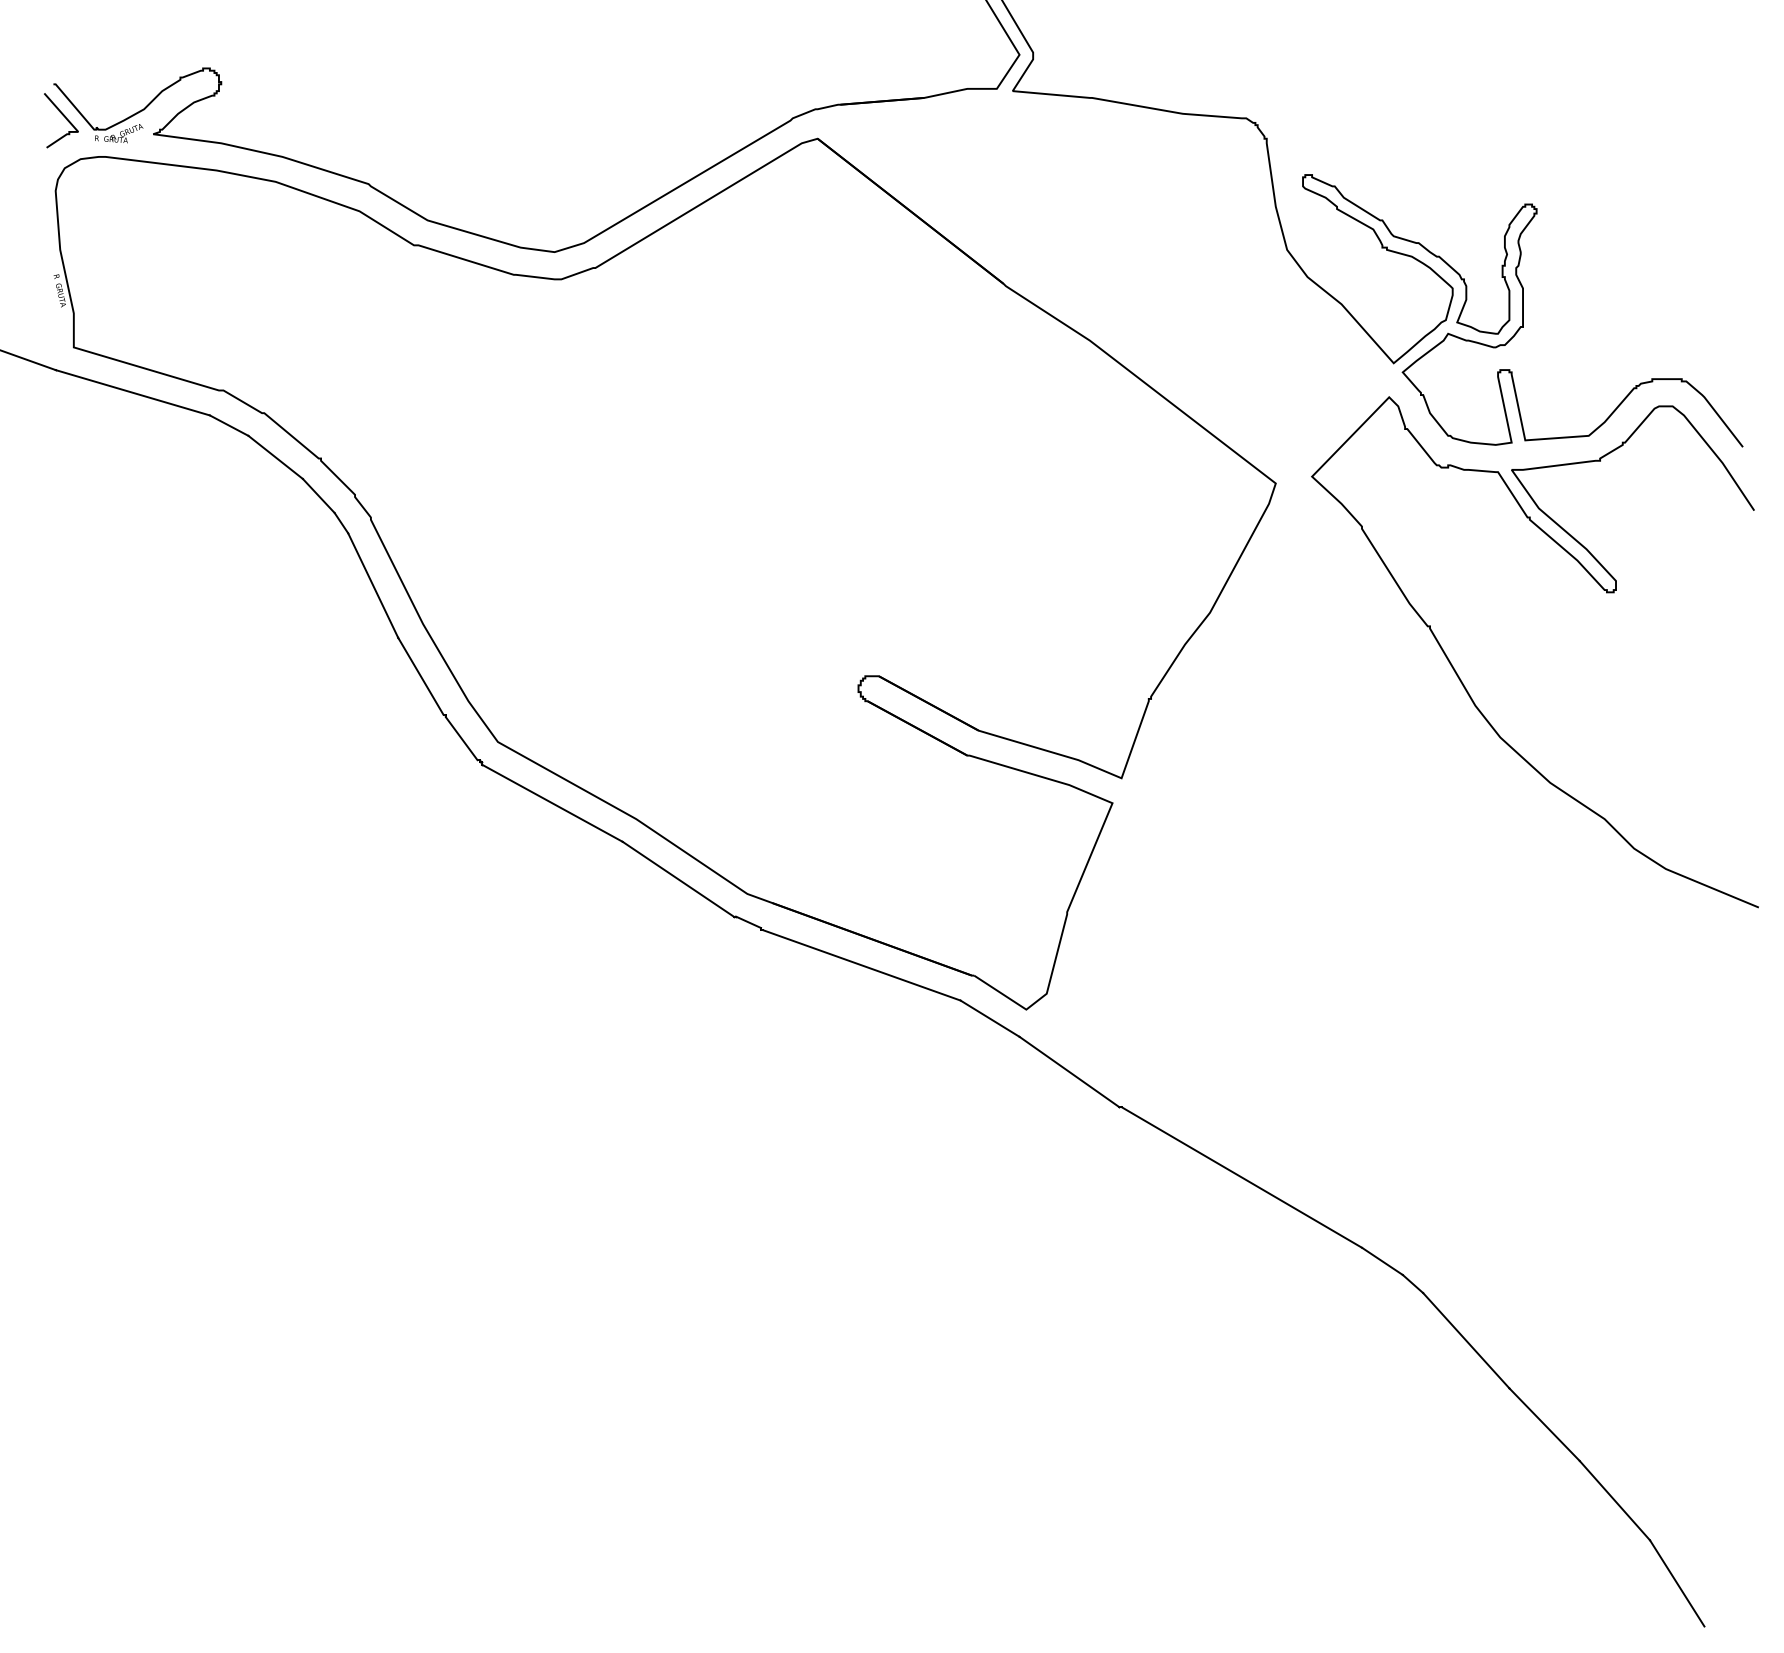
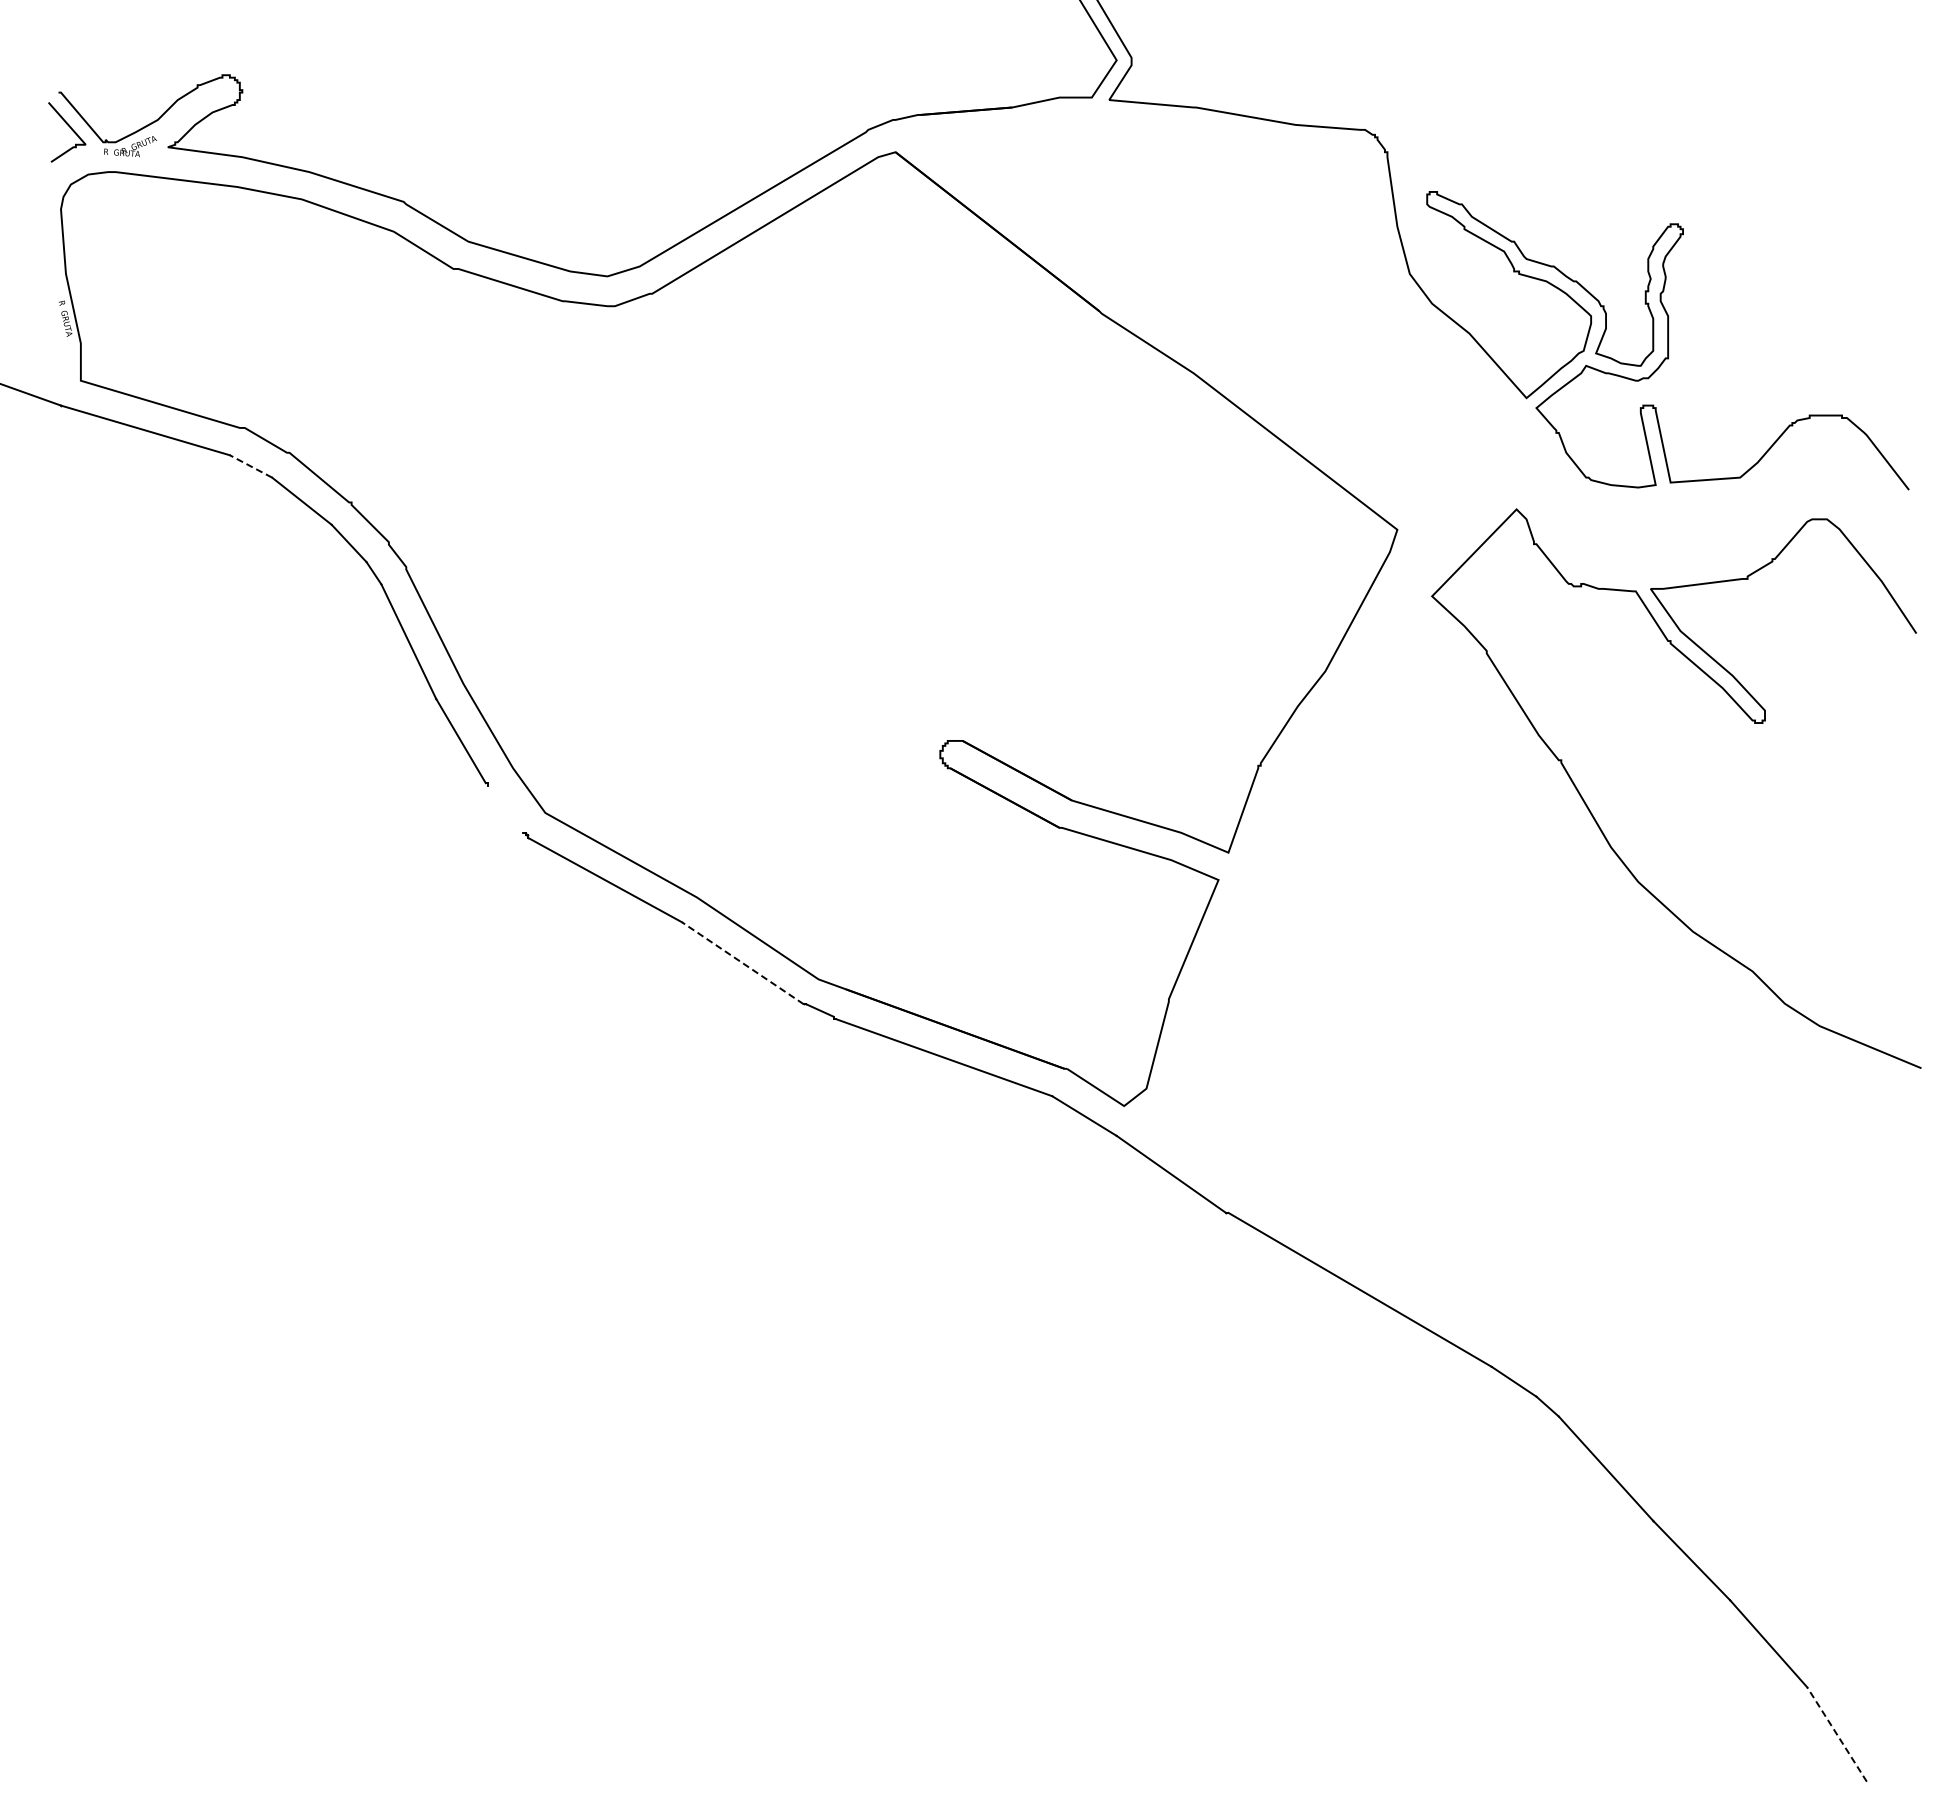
line: (229, 425) -> (251, 466), solid -> dashed
curve: (1466, 688) -> (1601, 828), moved
line: (461, 737) -> (505, 808), removed
line: (677, 878) -> (742, 962), solid -> dashed
line: (1677, 1583) -> (1837, 1734), solid -> dashed

